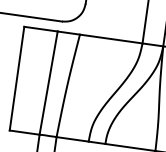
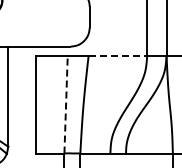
line: (111, 39) -> (118, 56), solid -> dashed
line: (49, 82) -> (66, 104), solid -> dashed

